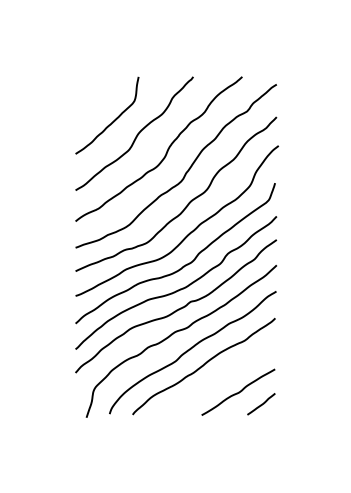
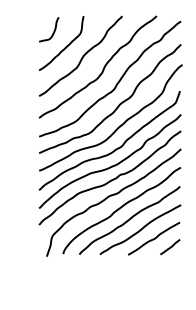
curve: (96, 97) -> (53, 30), added
curve: (218, 379) -> (140, 229), added

